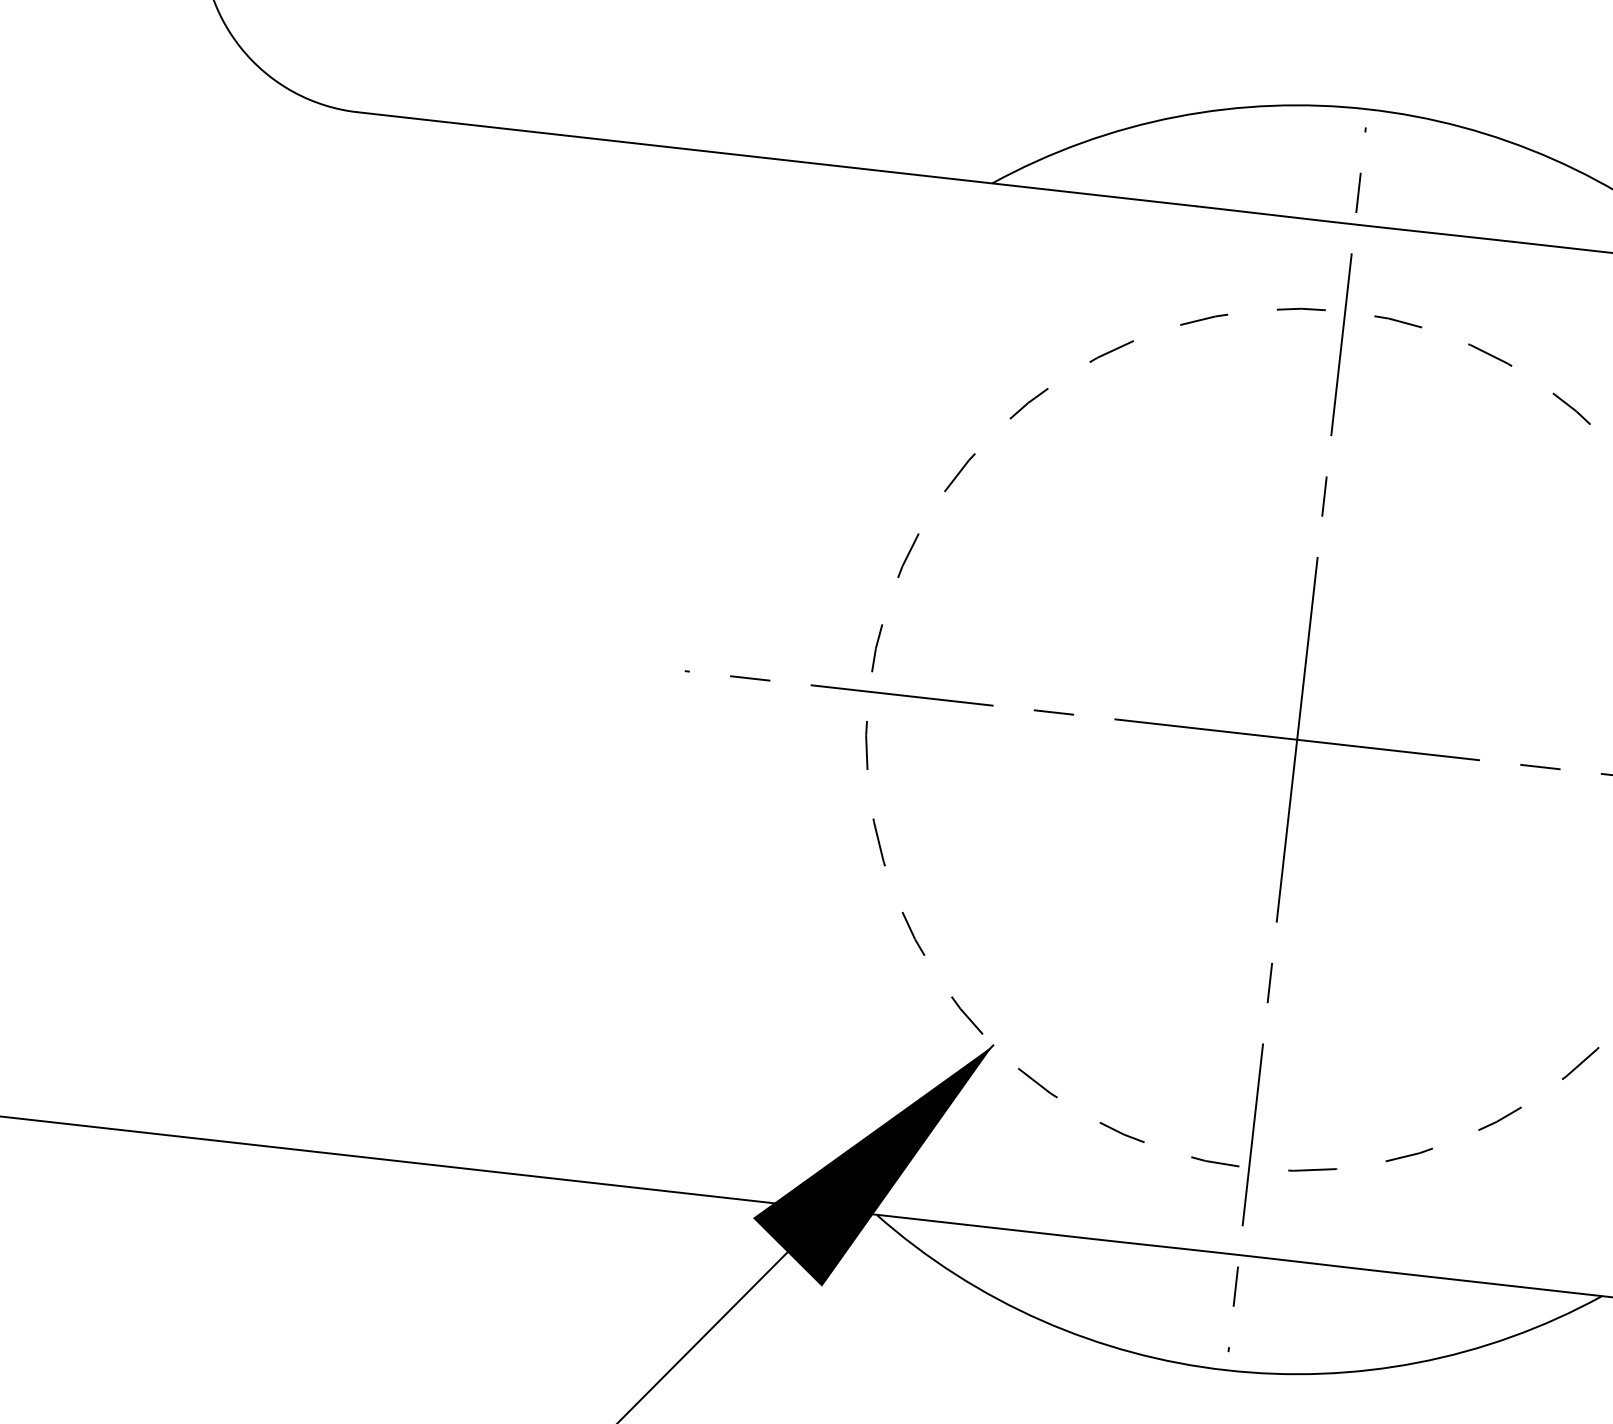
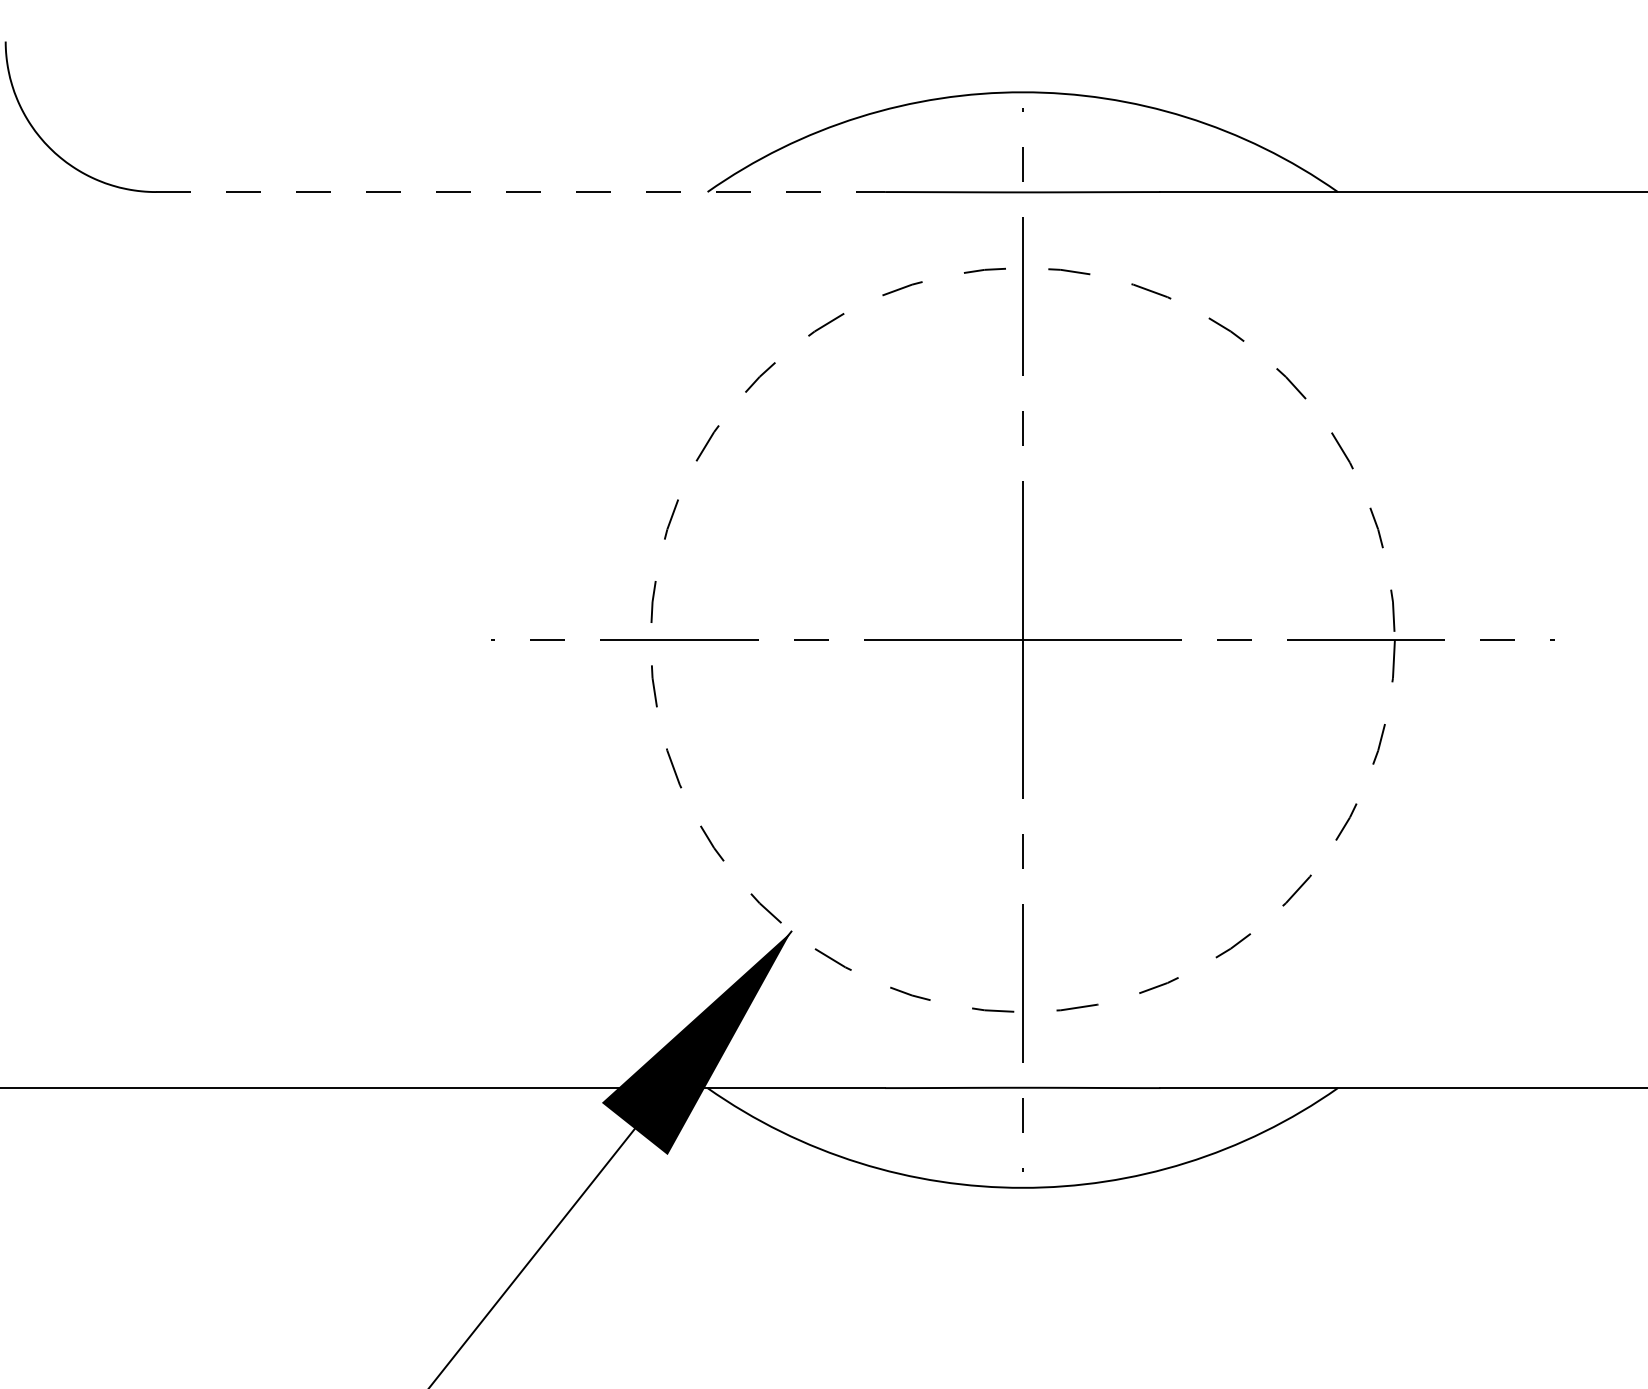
line: (778, 159) -> (521, 192), solid -> dashed

